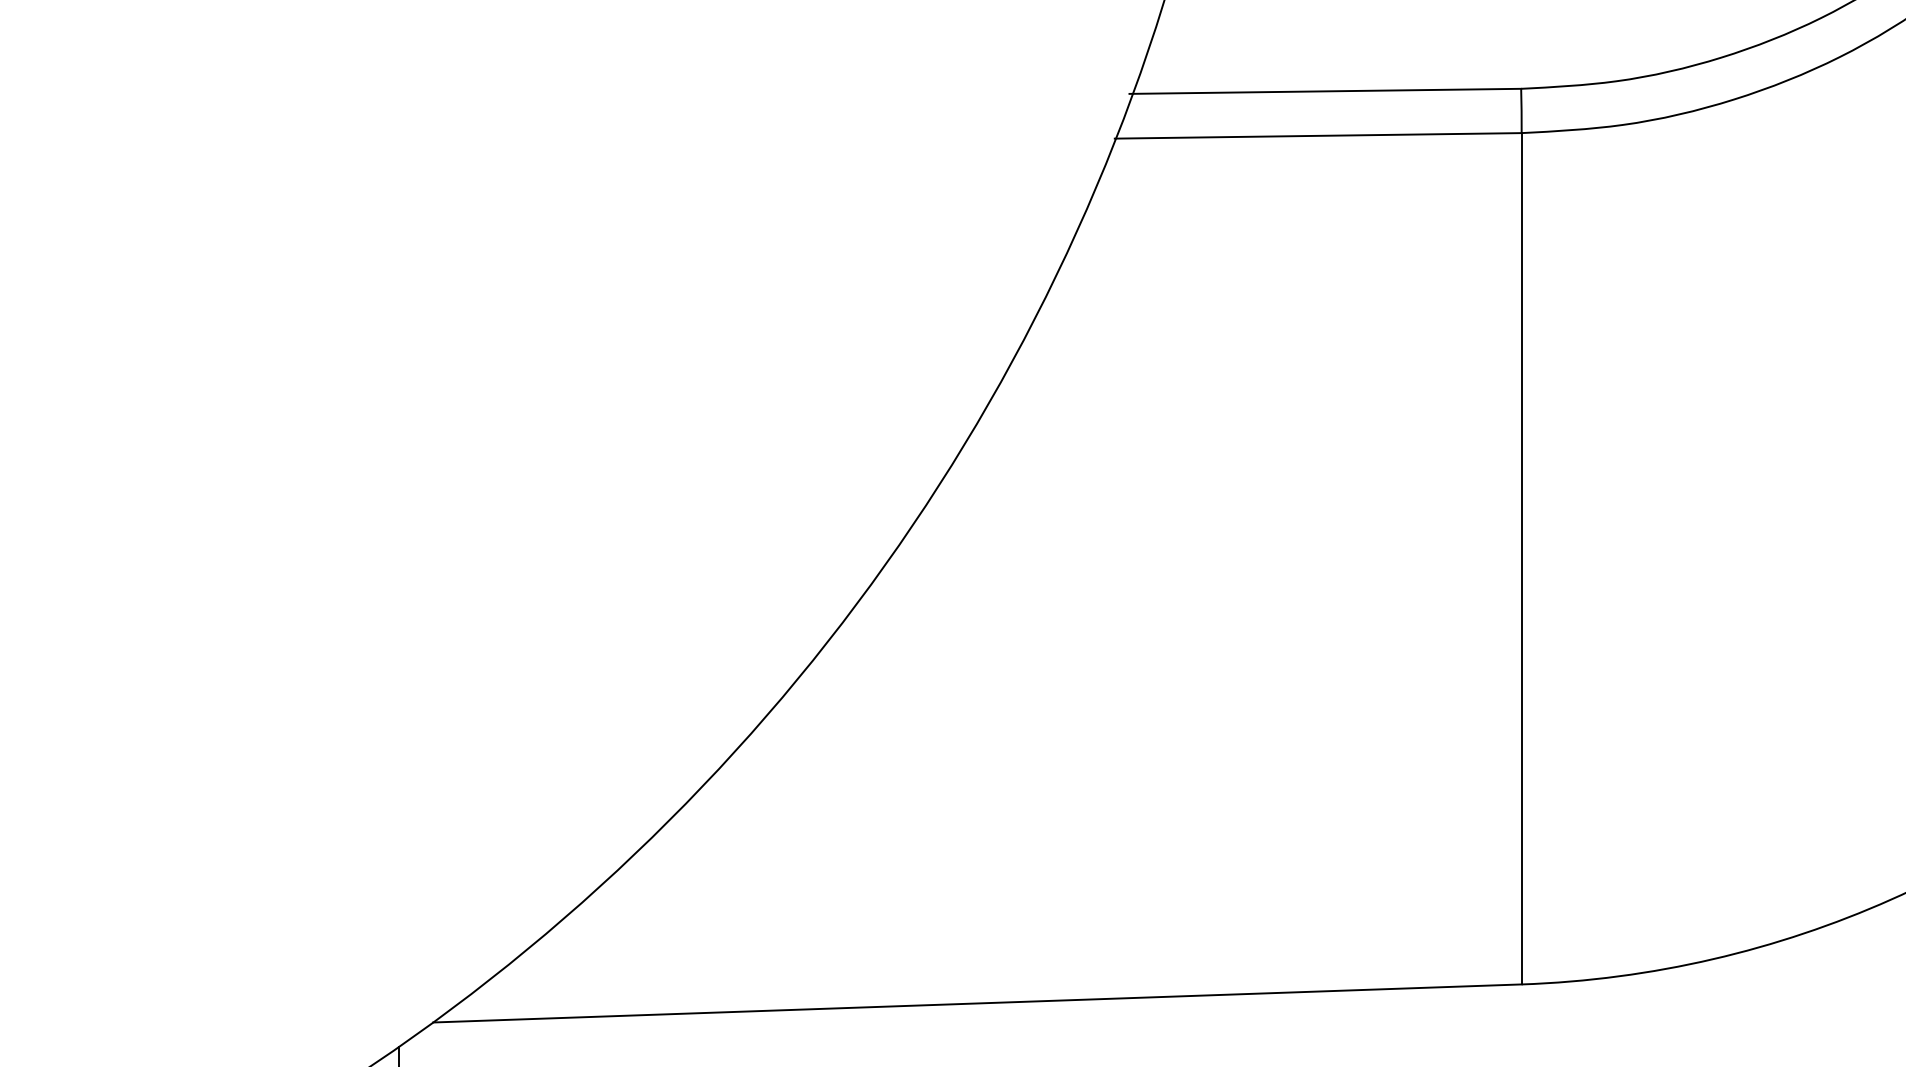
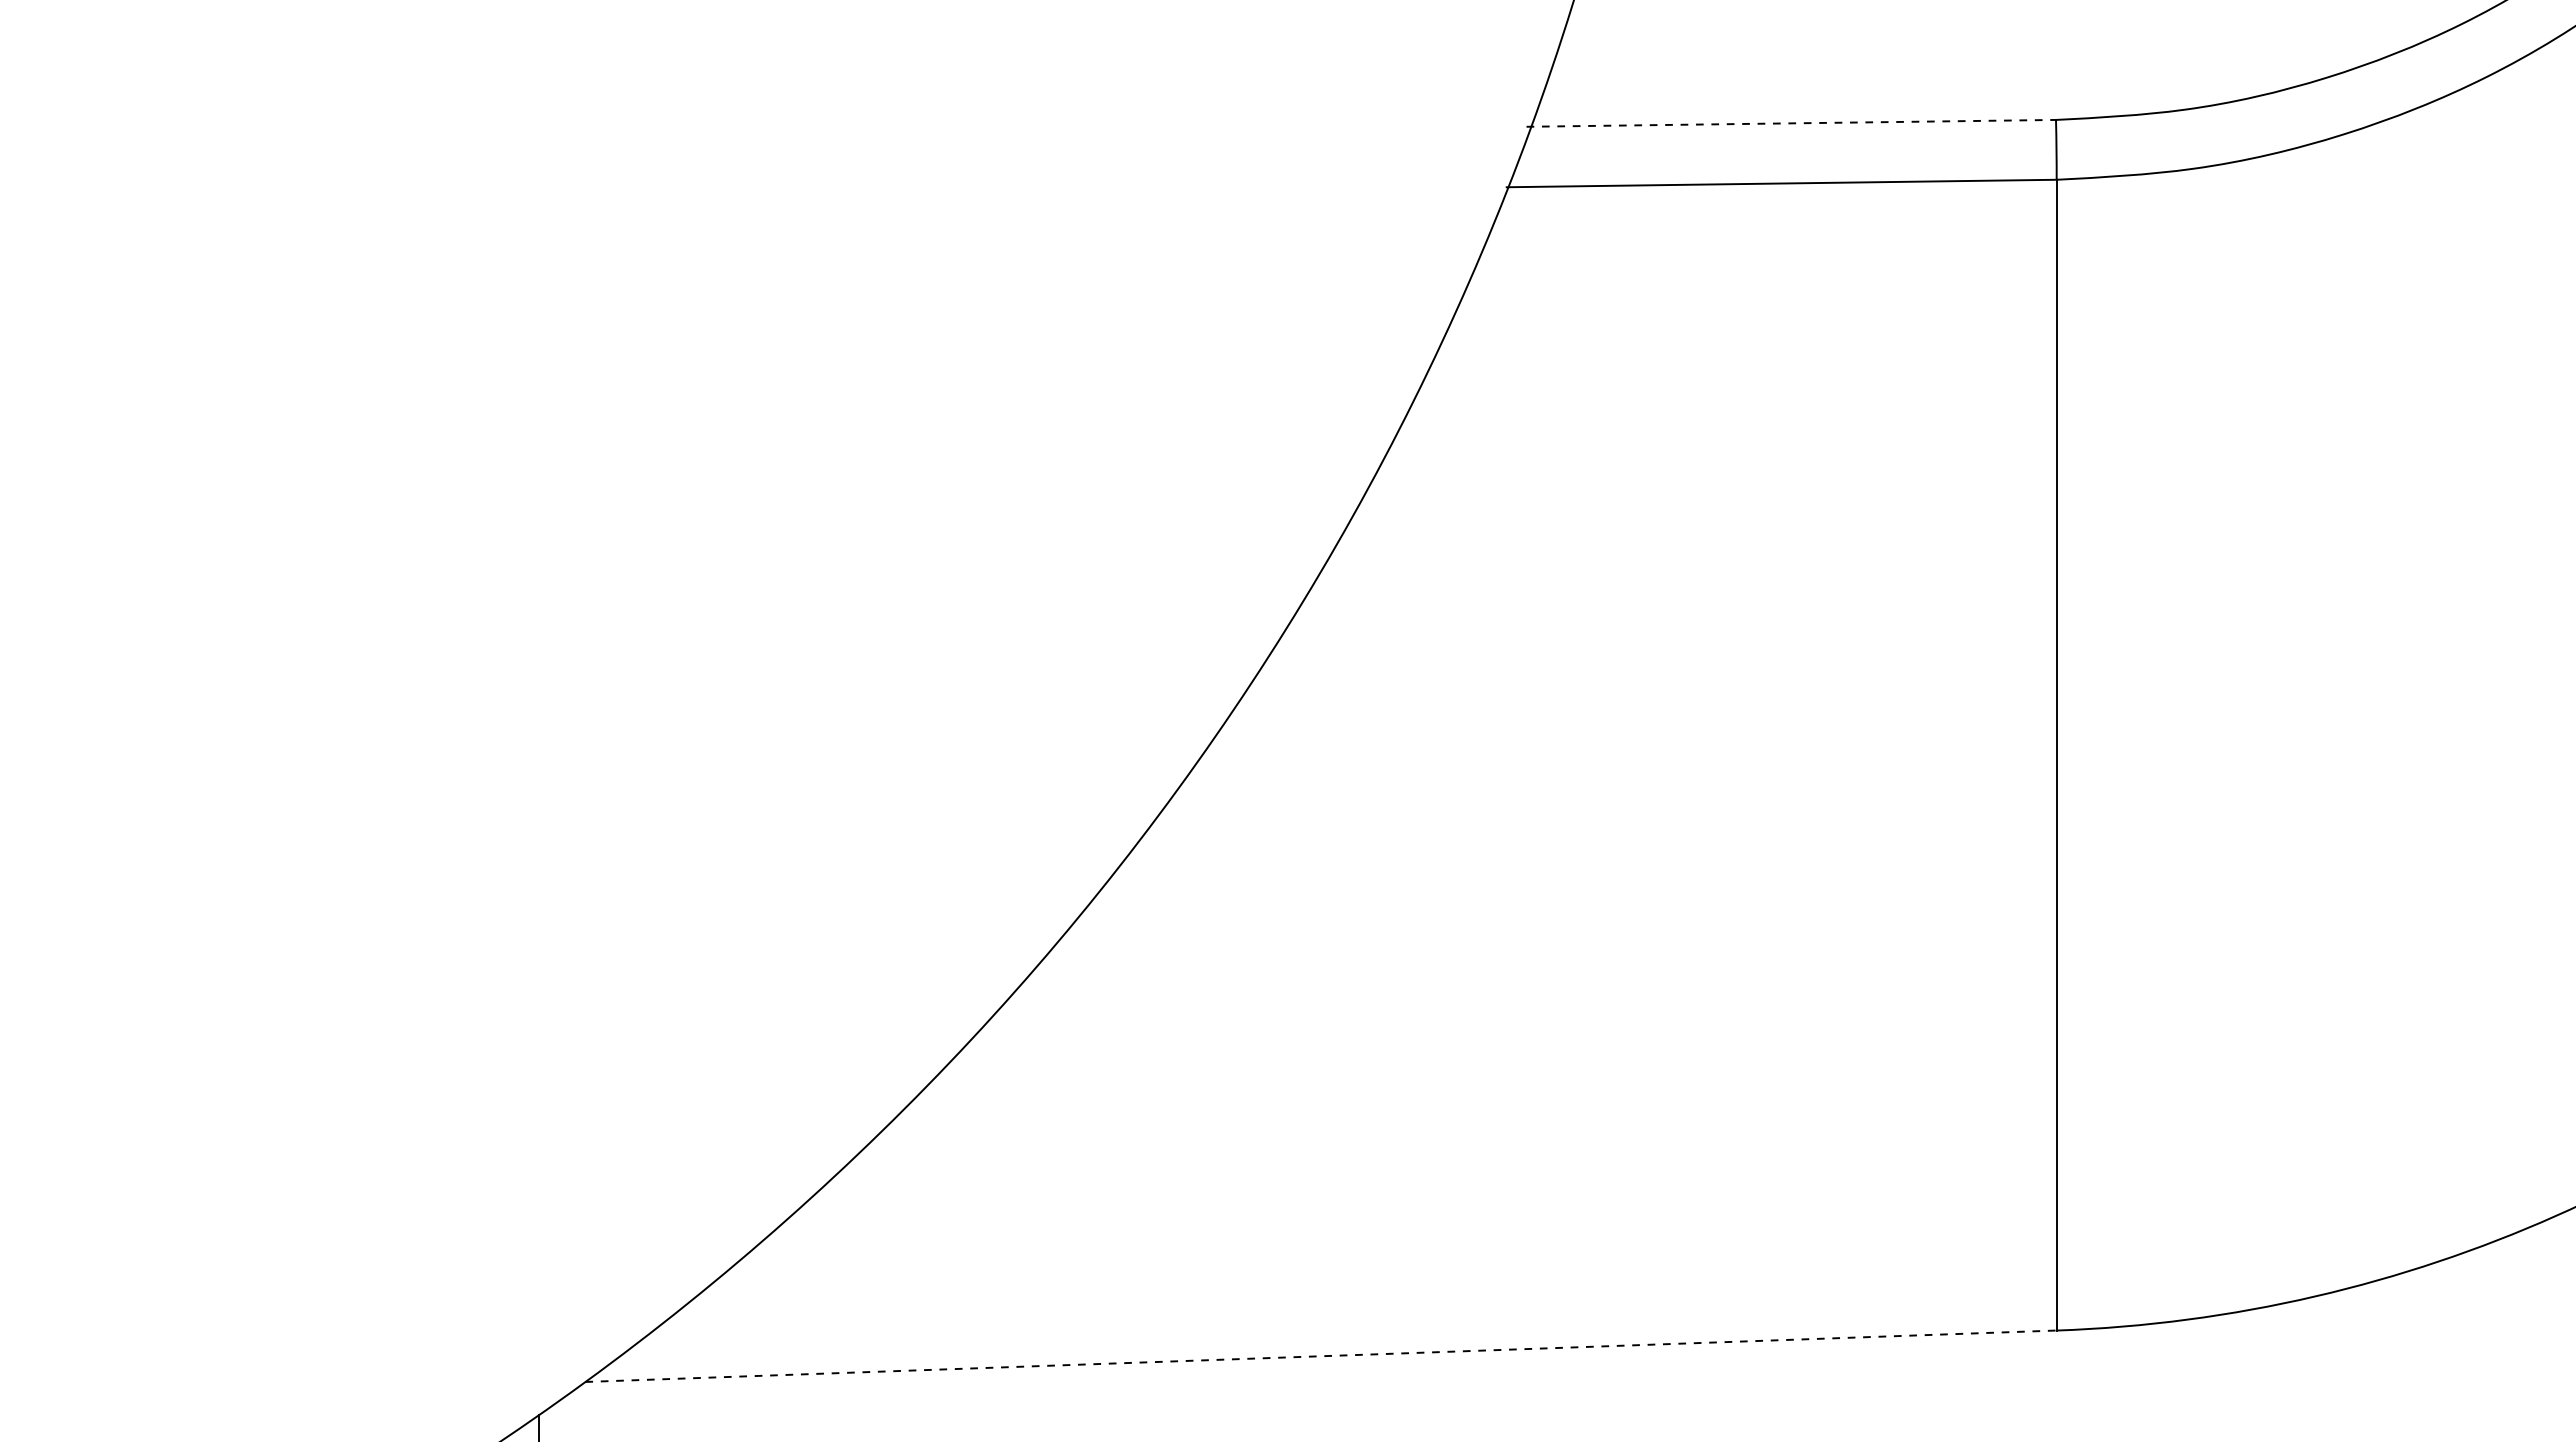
line: (1325, 91) -> (1791, 123), solid -> dashed
line: (977, 1003) -> (1321, 1356), solid -> dashed

